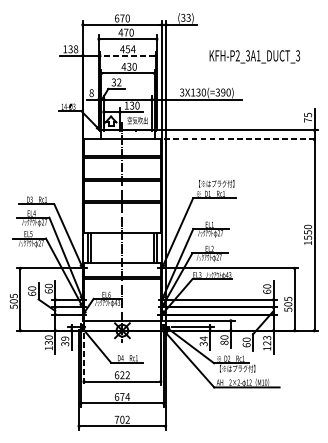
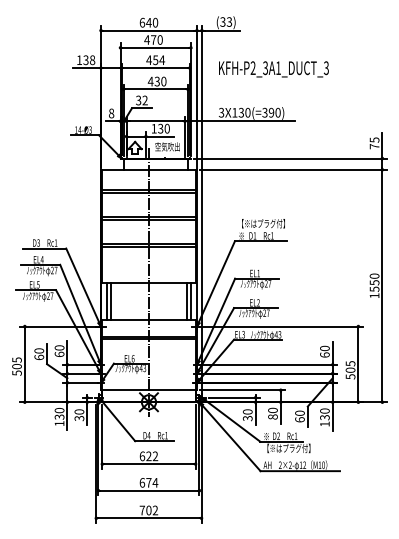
text: (122, 18) -> (148, 22), 670 -> 640
line: (127, 56) -> (155, 68), dashed -> solid
text: (254, 56) -> (273, 69), moved
line: (241, 139) -> (293, 169), dashed -> solid
text: (65, 338) -> (79, 411), 39 -> 30
text: (203, 338) -> (247, 411), 34 -> 30
text: (266, 340) -> (324, 414), 123 -> 130
line: (84, 358) -> (102, 436), dashed -> solid

